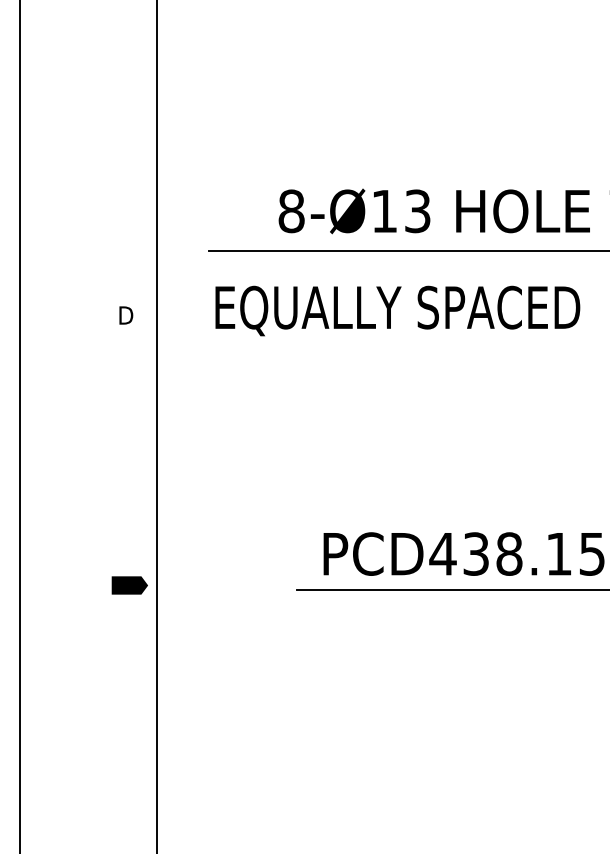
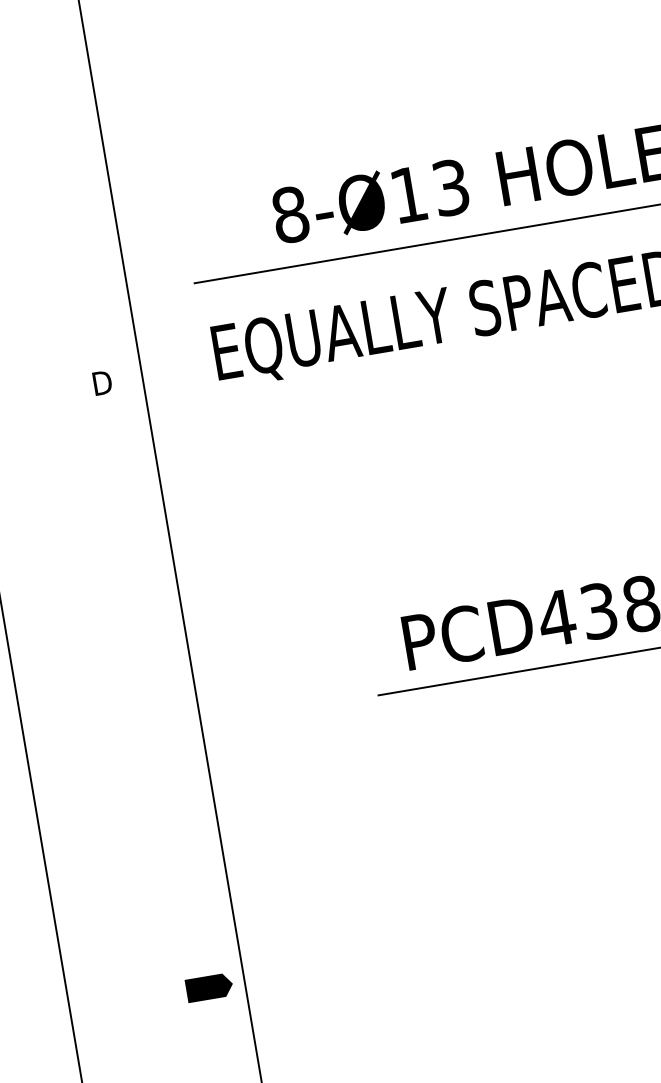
line: (129, 585) -> (209, 987), moved

